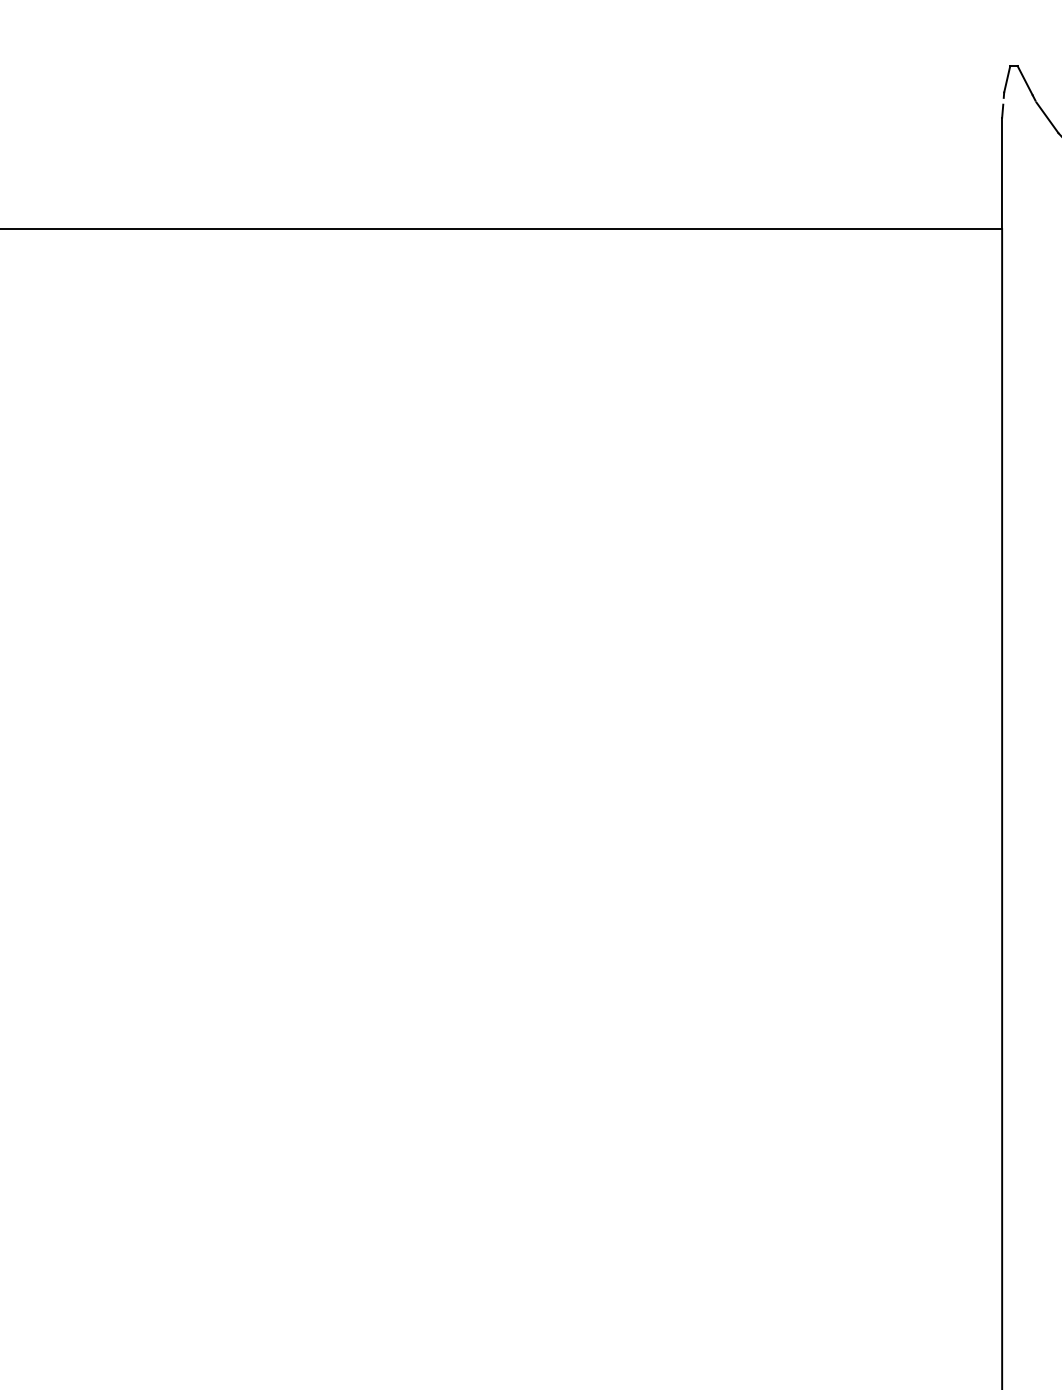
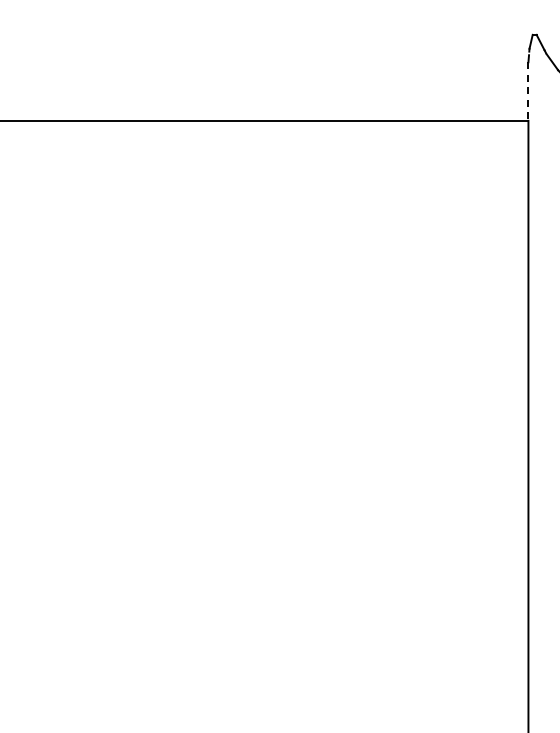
line: (1002, 175) -> (528, 92), solid -> dashed

